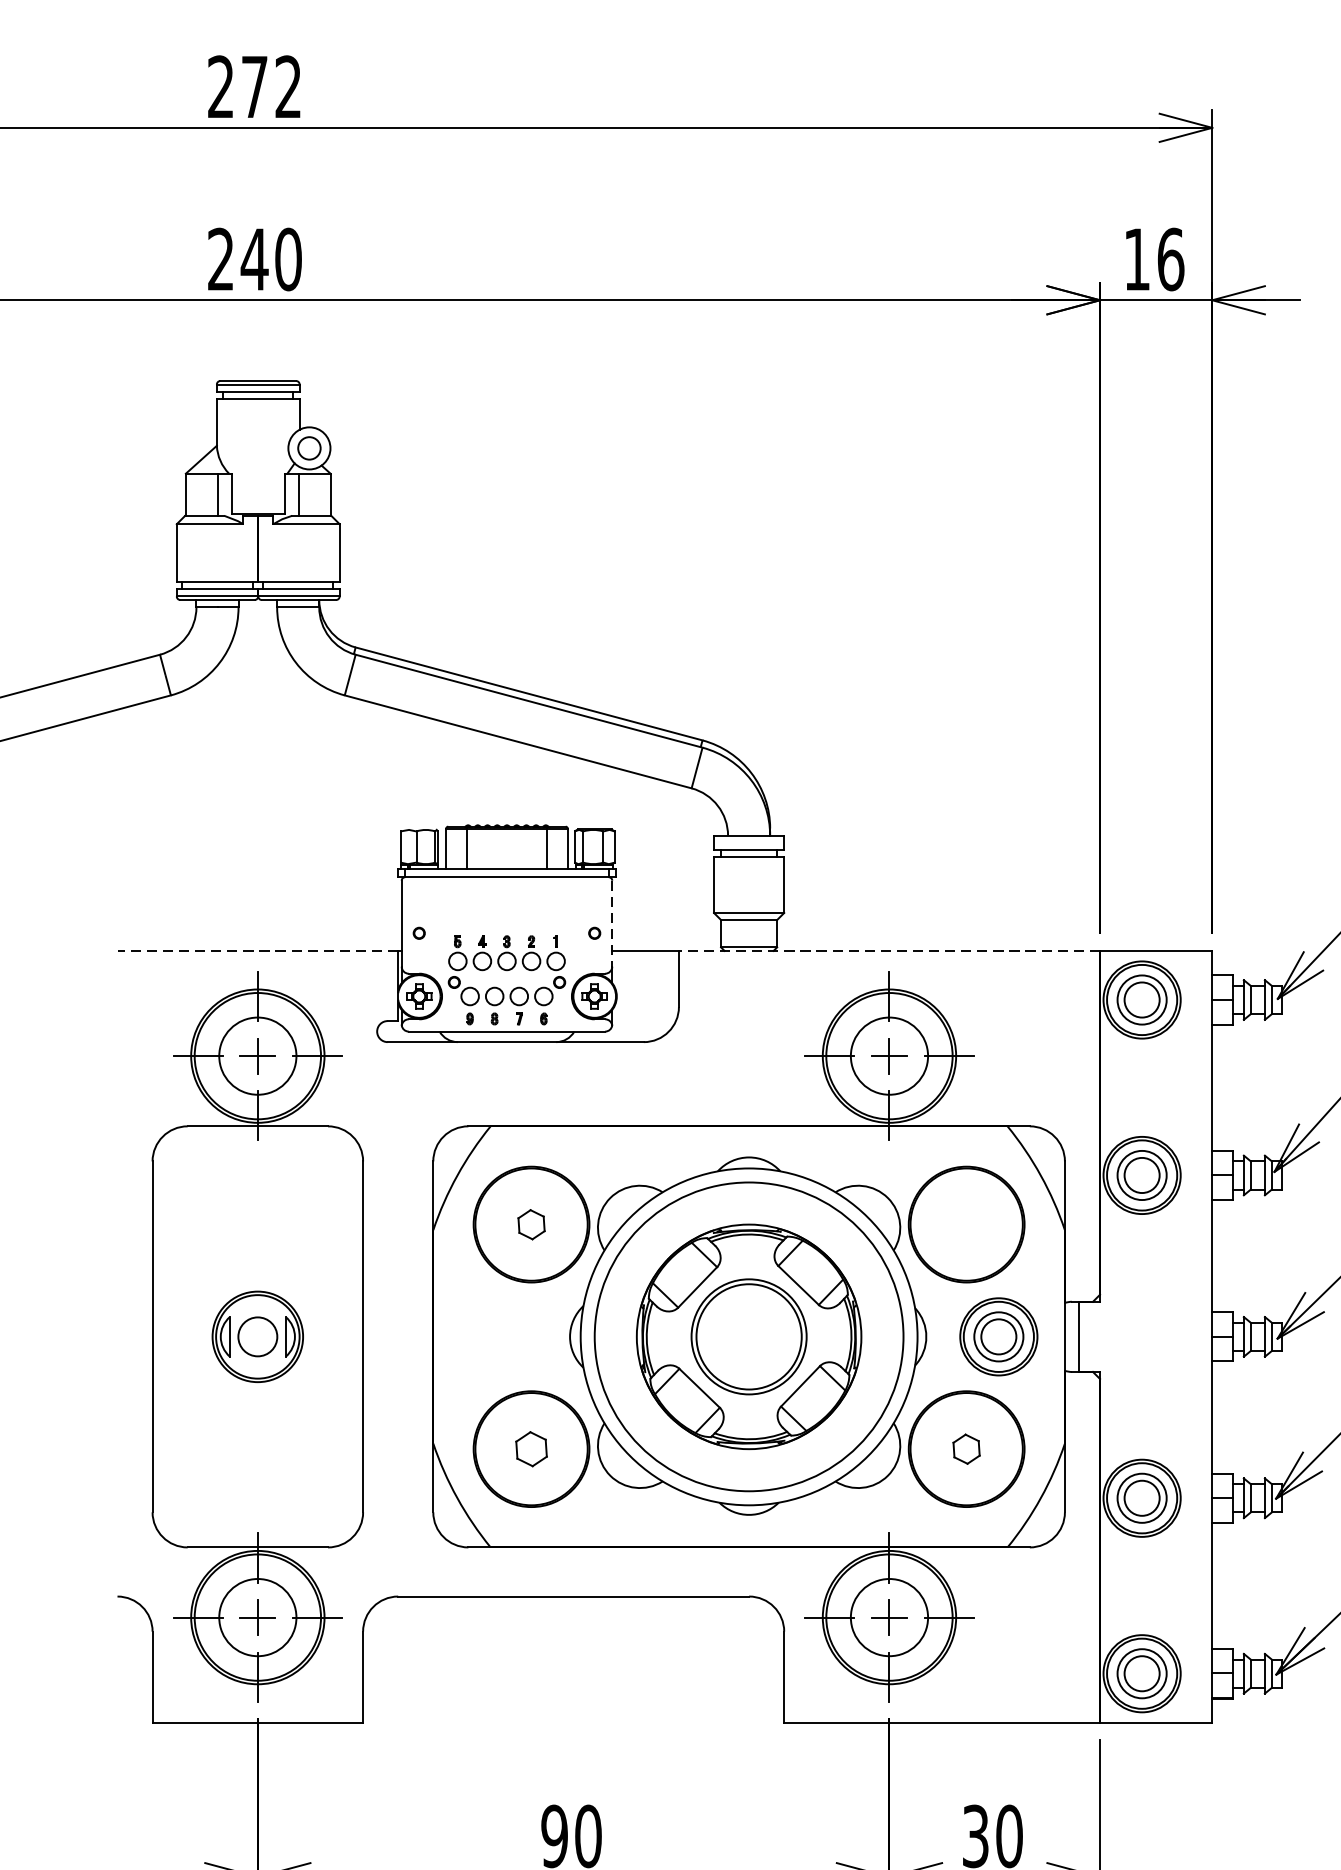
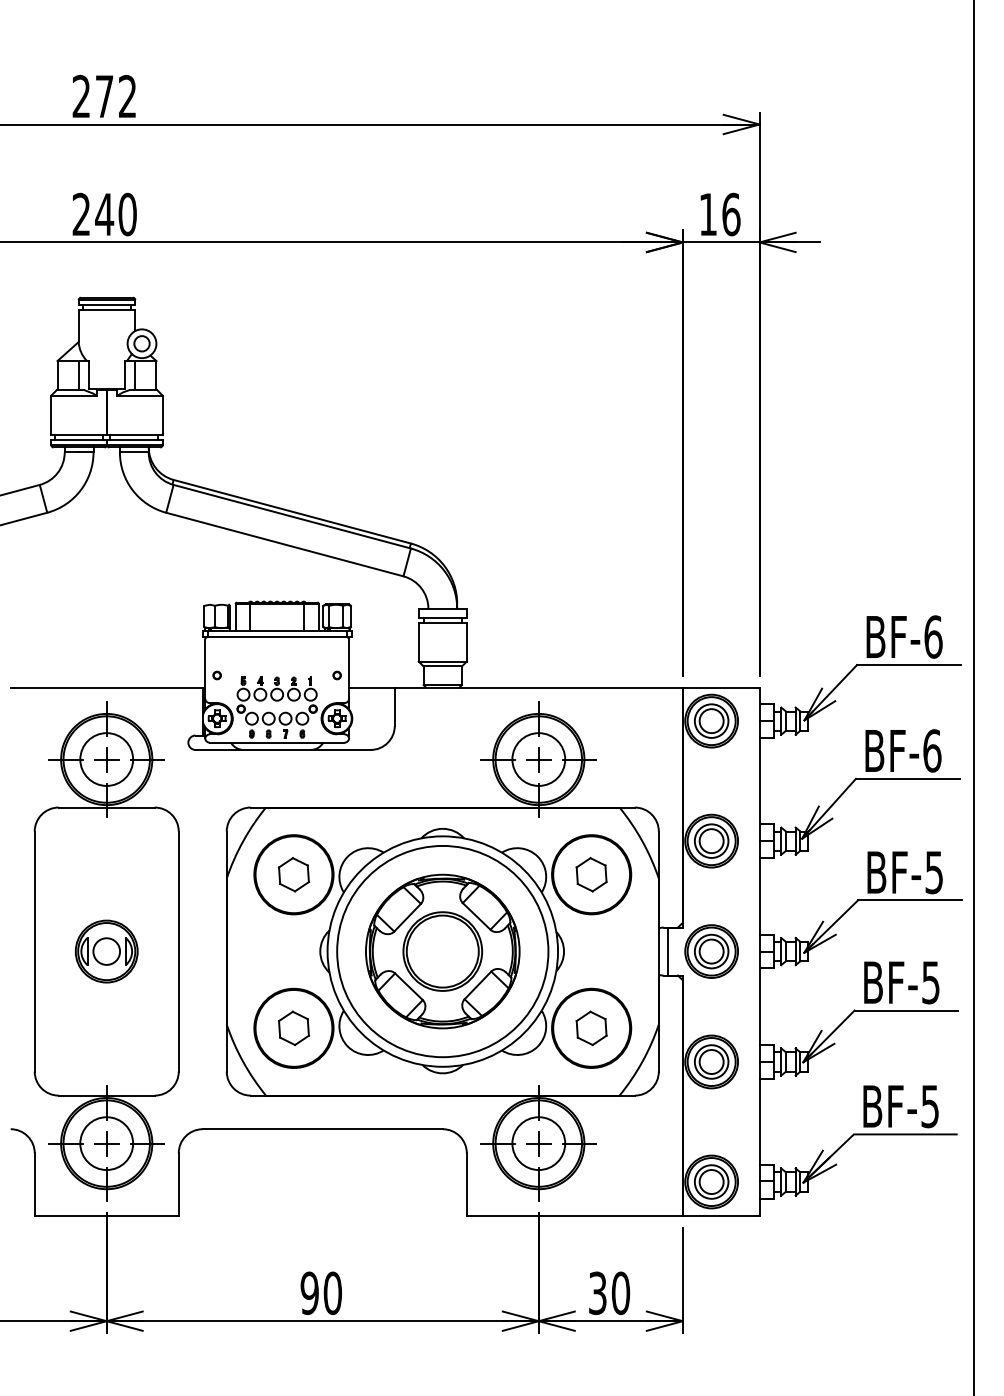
line: (612, 924) -> (349, 669), dashed -> solid
line: (257, 950) -> (106, 687), dashed -> solid
line: (889, 950) -> (538, 687), dashed -> solid
part: (530, 1224) -> (293, 874), size x1.67
part: (966, 1224) -> (591, 874), added
part: (998, 1336) -> (711, 951), moved
part: (530, 1449) -> (293, 1028), size x1.43
part: (966, 1449) -> (591, 1028), size x1.67

